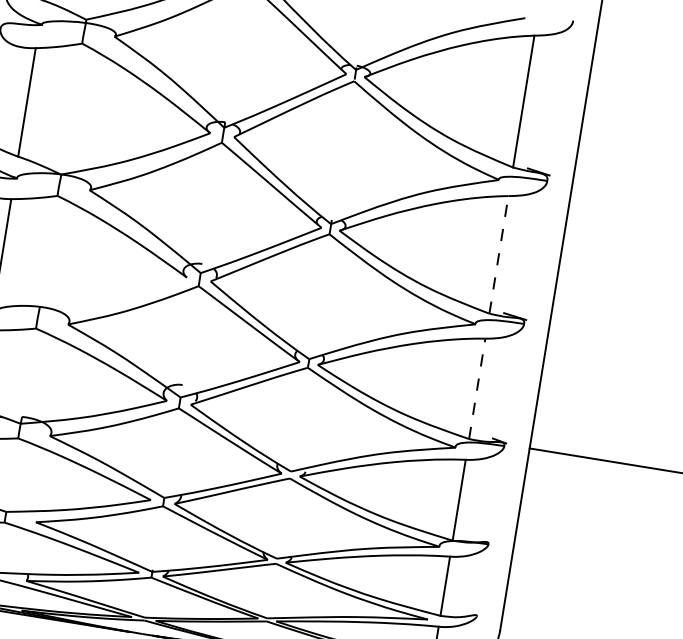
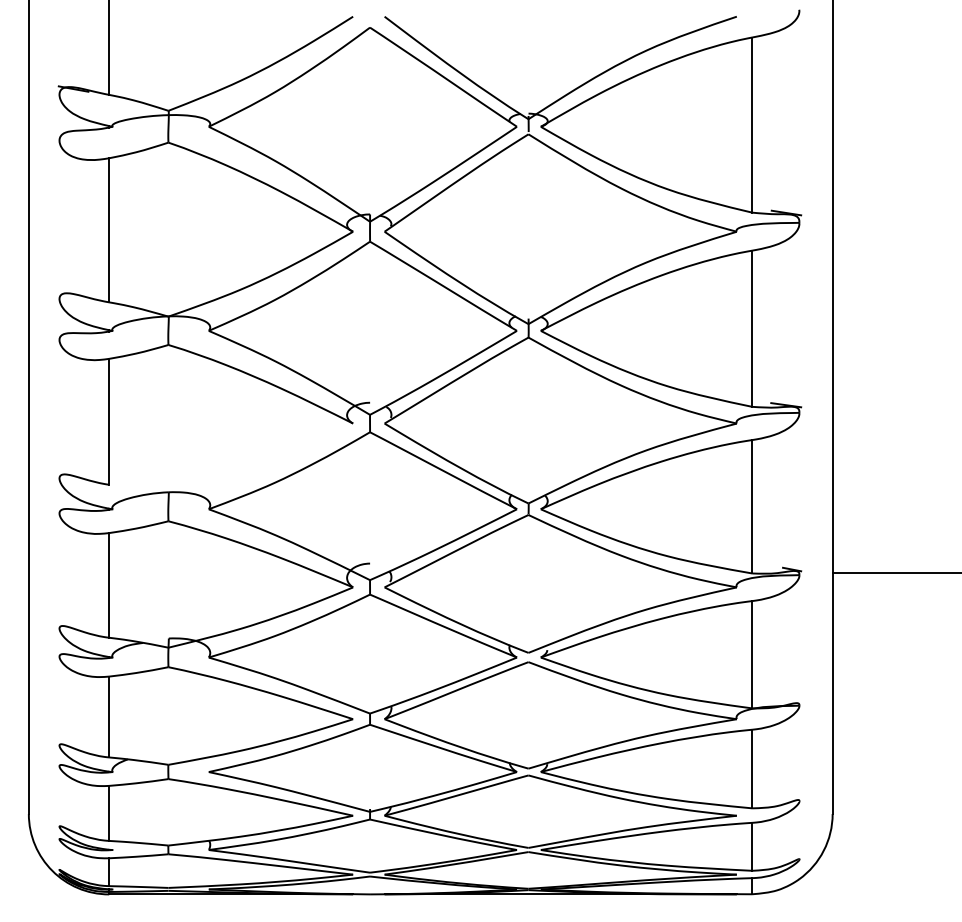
line: (499, 254) -> (752, 328), dashed -> solid
line: (477, 388) -> (752, 506), dashed -> solid

